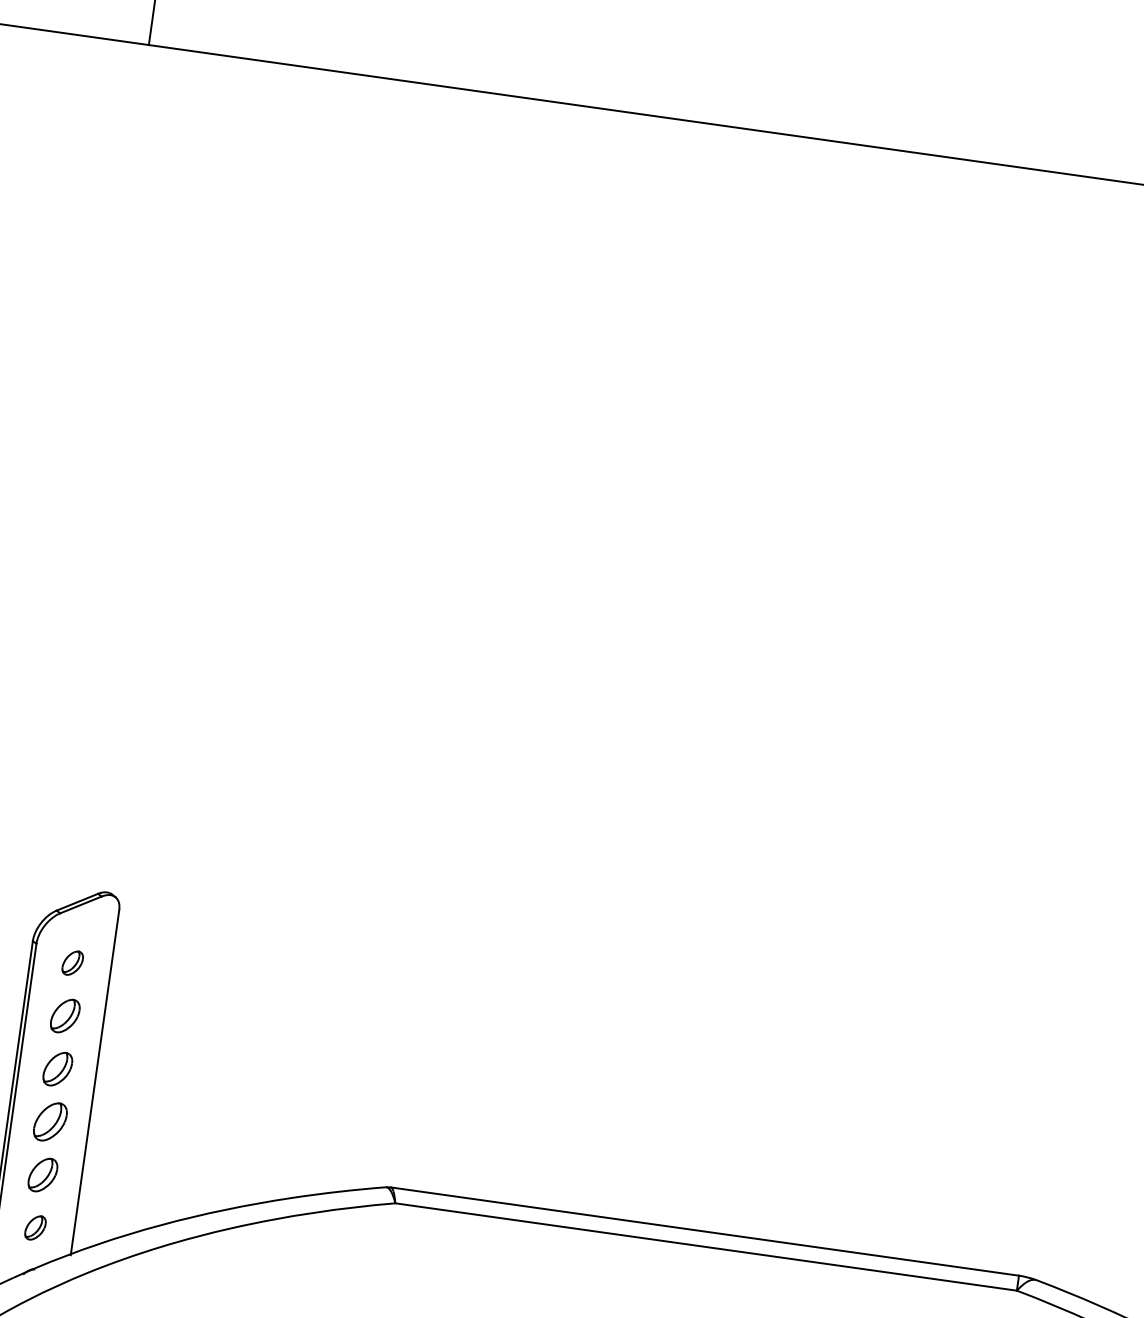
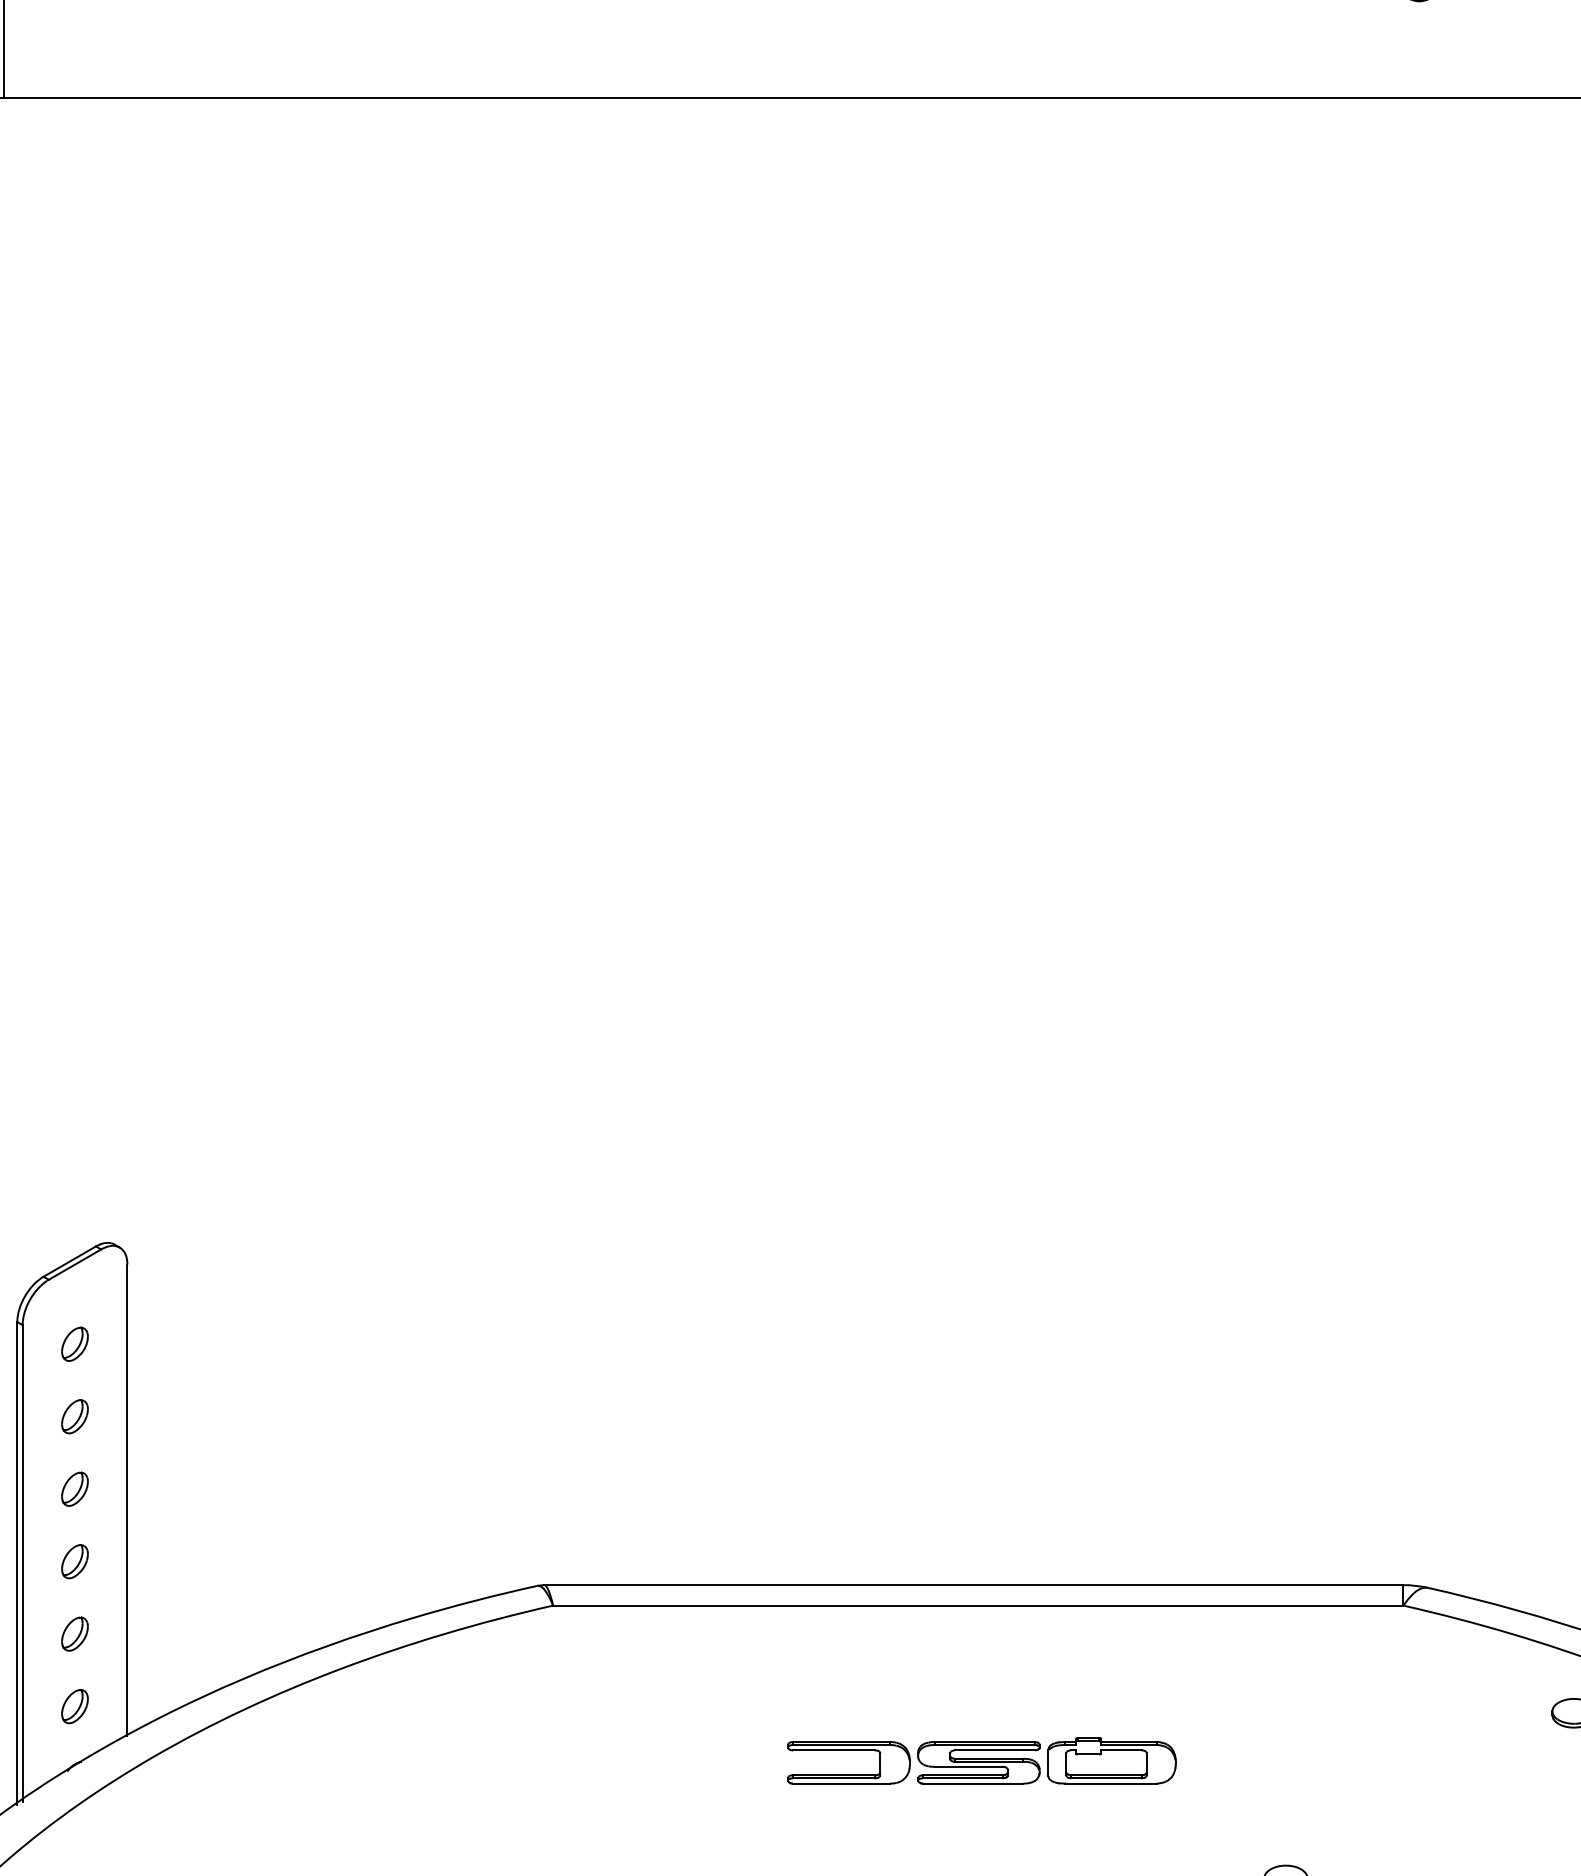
part: (64, 1015) -> (74, 1416), size x0.71
part: (57, 1068) -> (74, 1488), size x0.71
part: (50, 1121) -> (74, 1561), size x0.62
part: (42, 1174) -> (74, 1633), size x0.71

